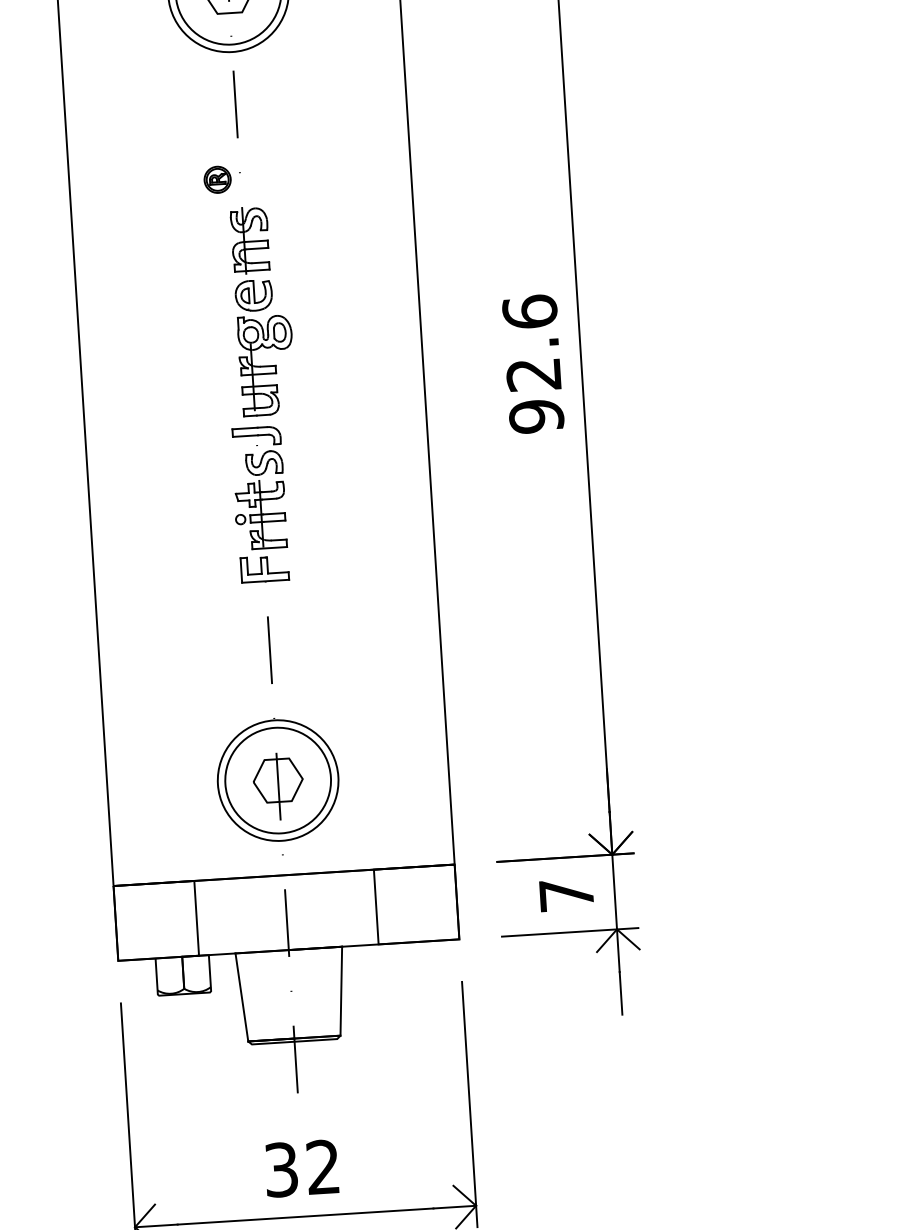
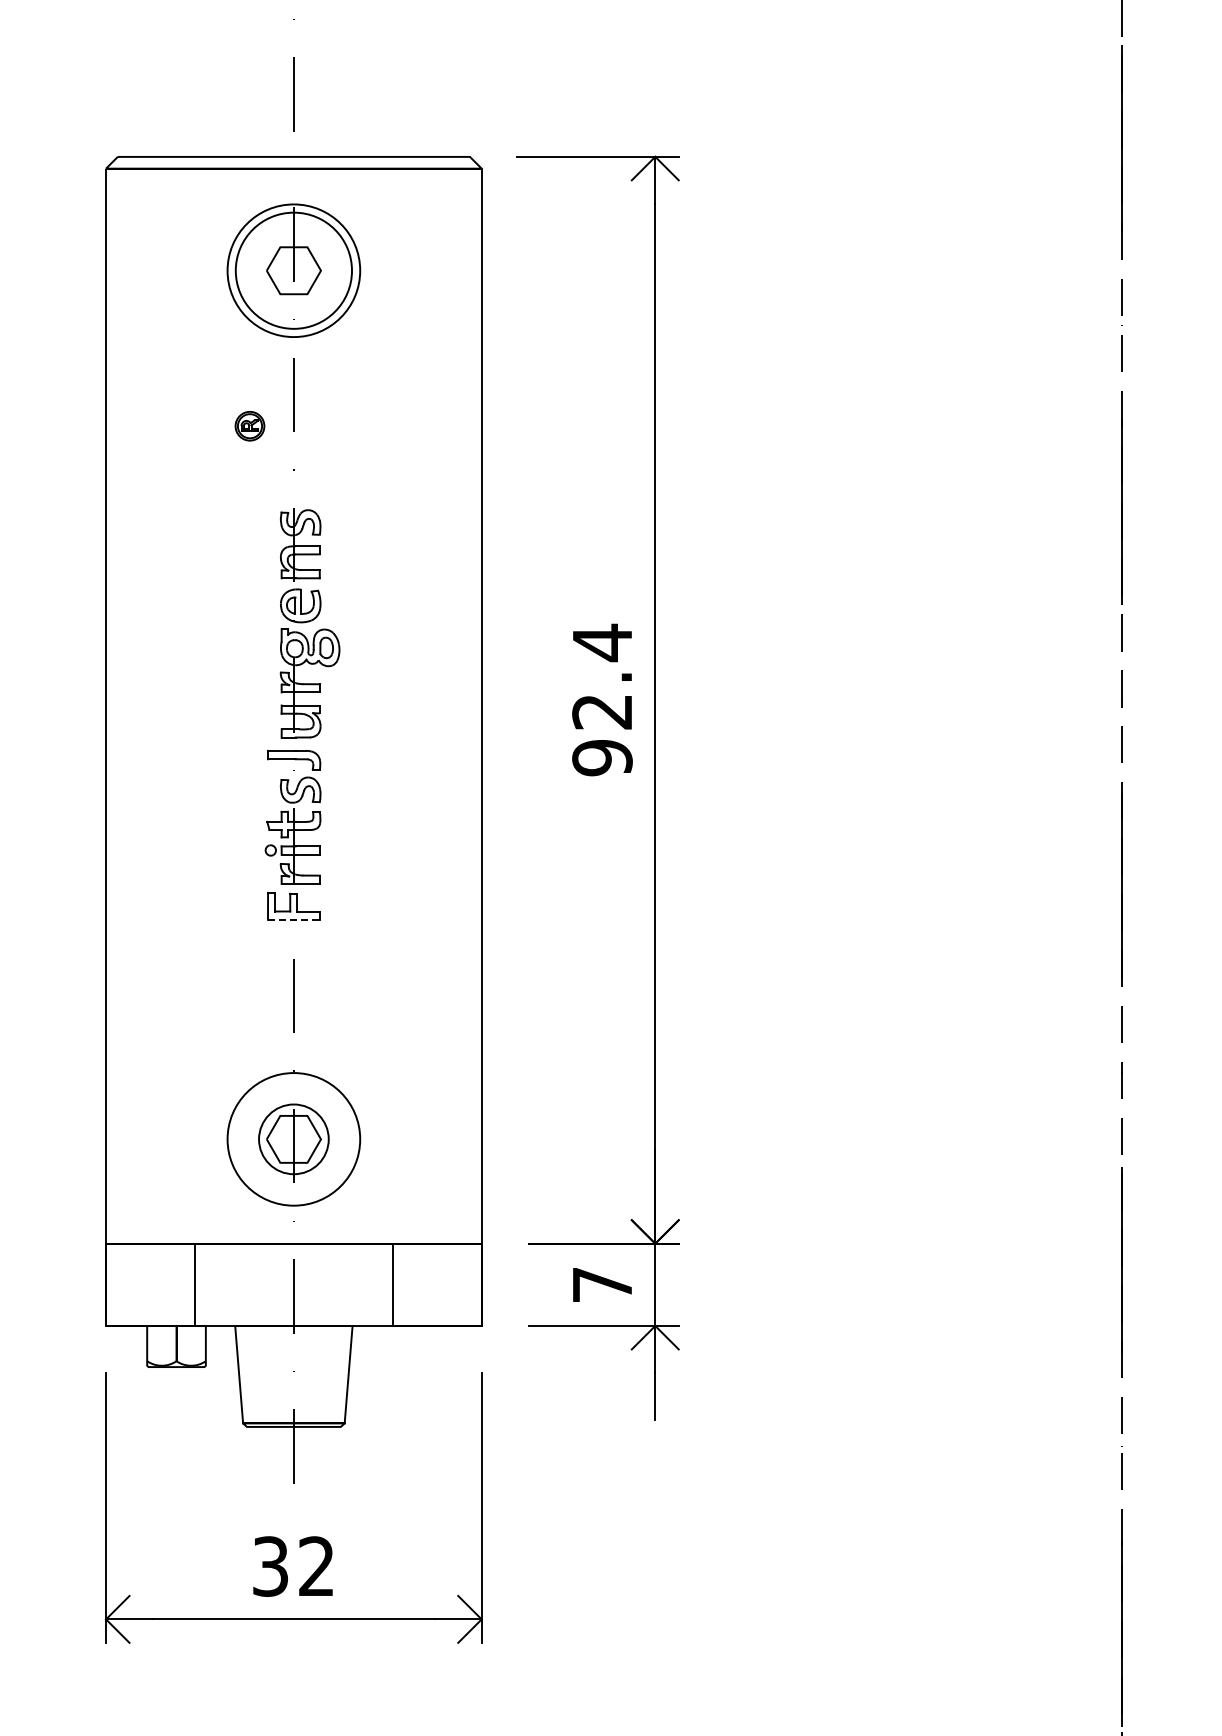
part: (217, 180) -> (249, 426), moved
text: (530, 311) -> (602, 642), 92.6 -> 92.4
line: (265, 580) -> (293, 919), solid -> dashed
circle: (277, 780) -> (293, 1139), size x0.6

